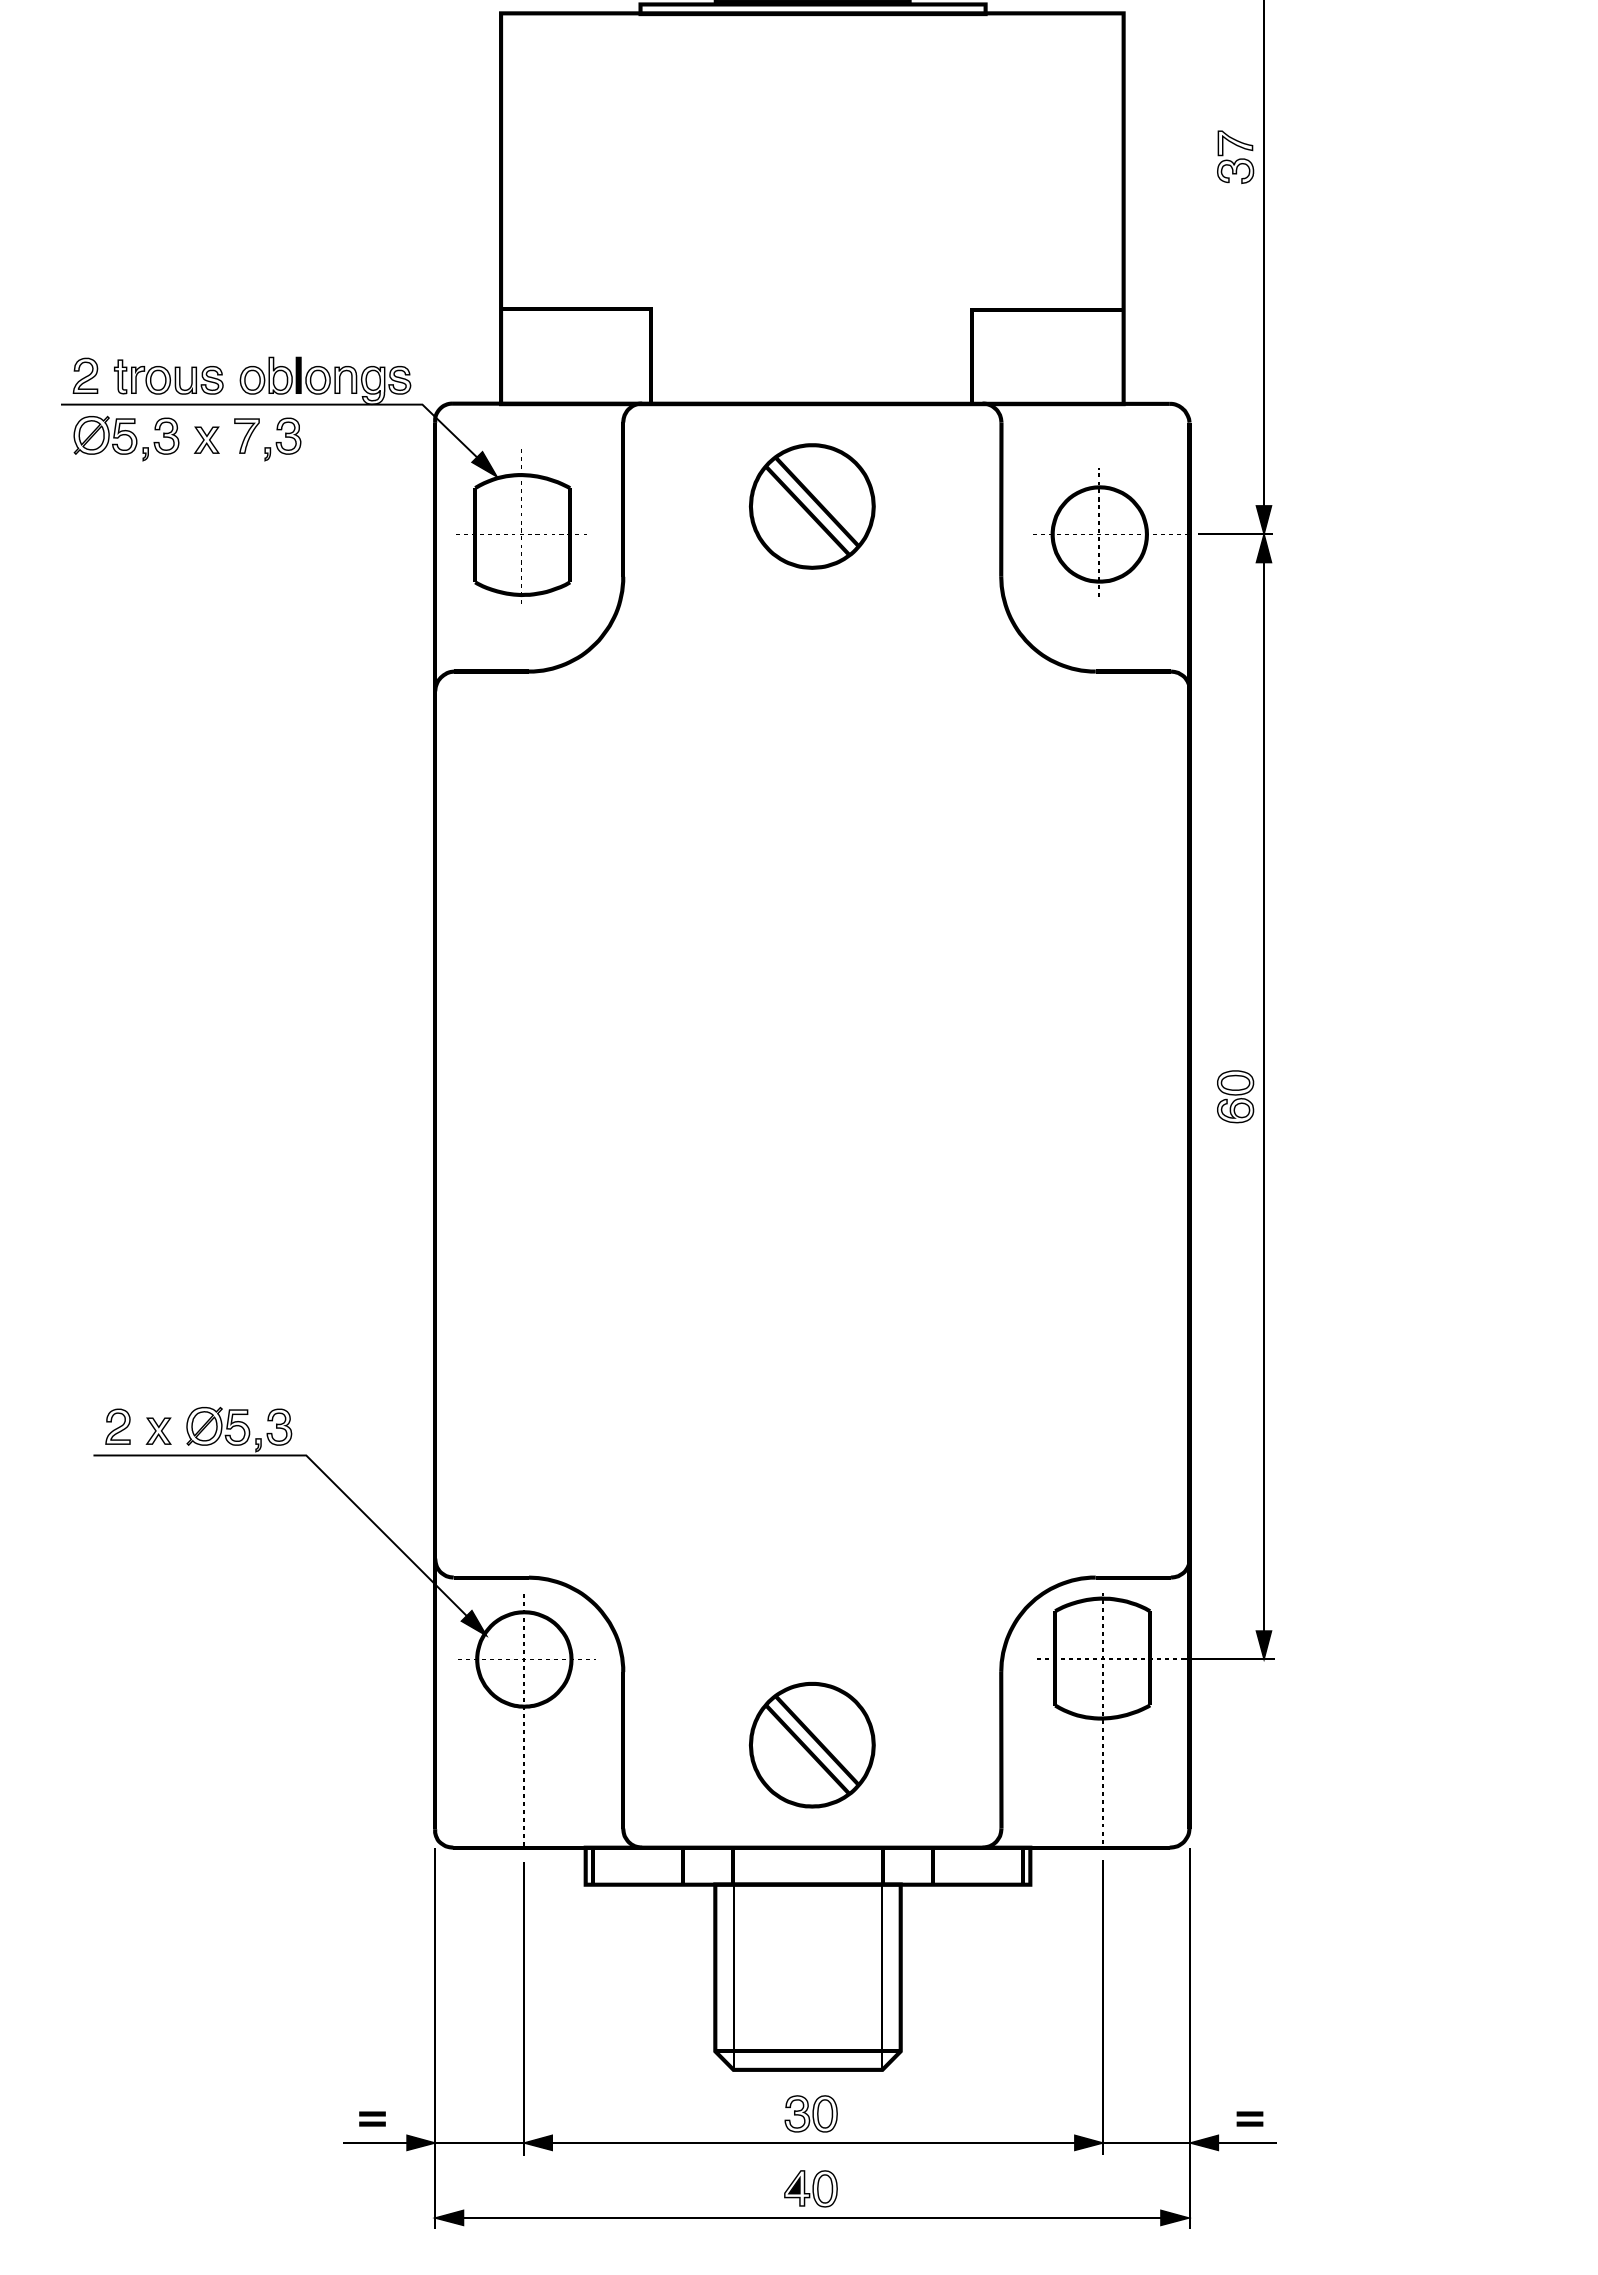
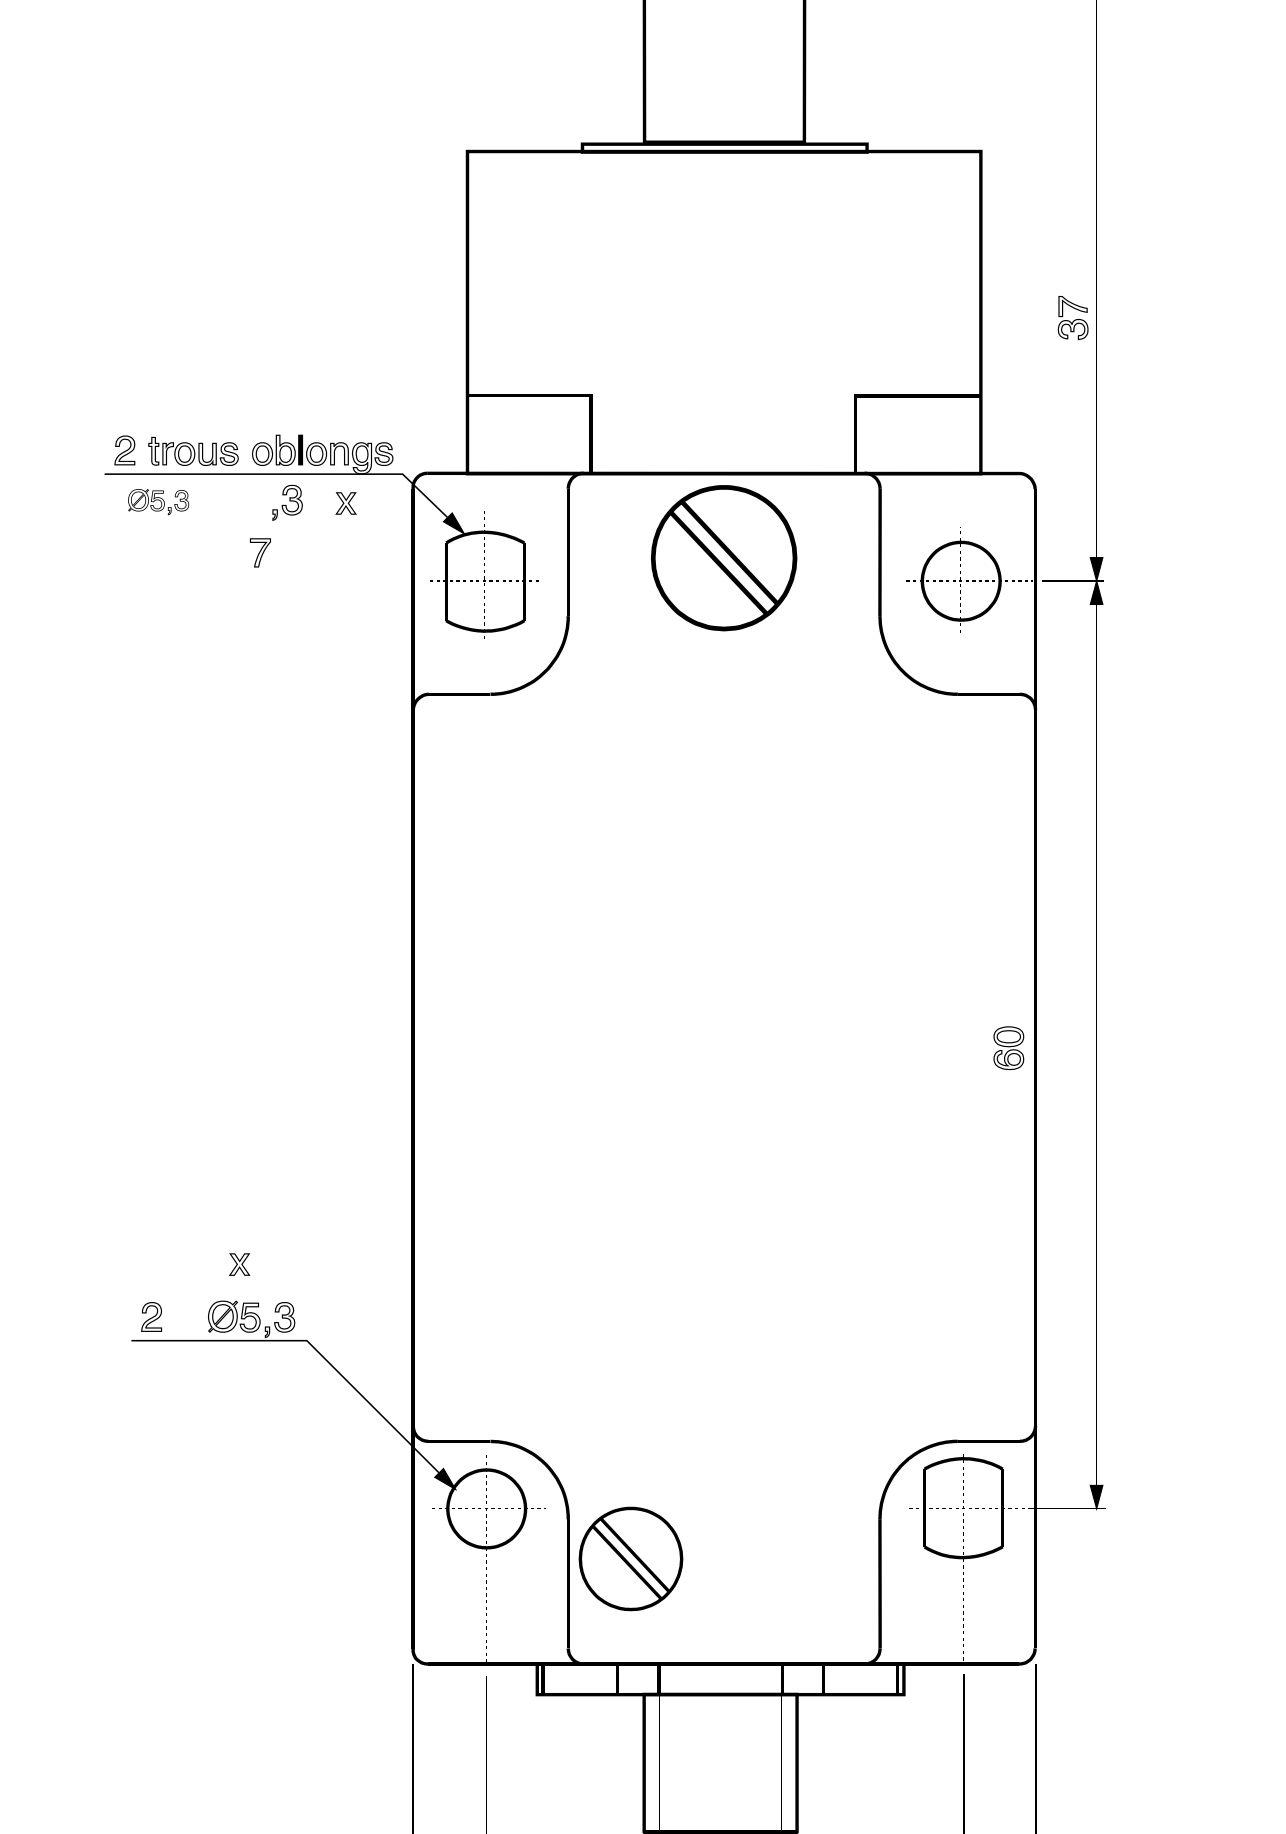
part: (1235, 156) -> (1073, 317), moved
part: (246, 435) -> (260, 552), moved
part: (126, 438) -> (158, 502), size x0.7
part: (206, 439) -> (345, 502), moved
part: (812, 506) -> (724, 558), size x1.4
part: (1235, 1096) -> (1008, 1047), moved
part: (158, 1430) -> (239, 1264), moved
part: (812, 1745) -> (631, 1559), moved

